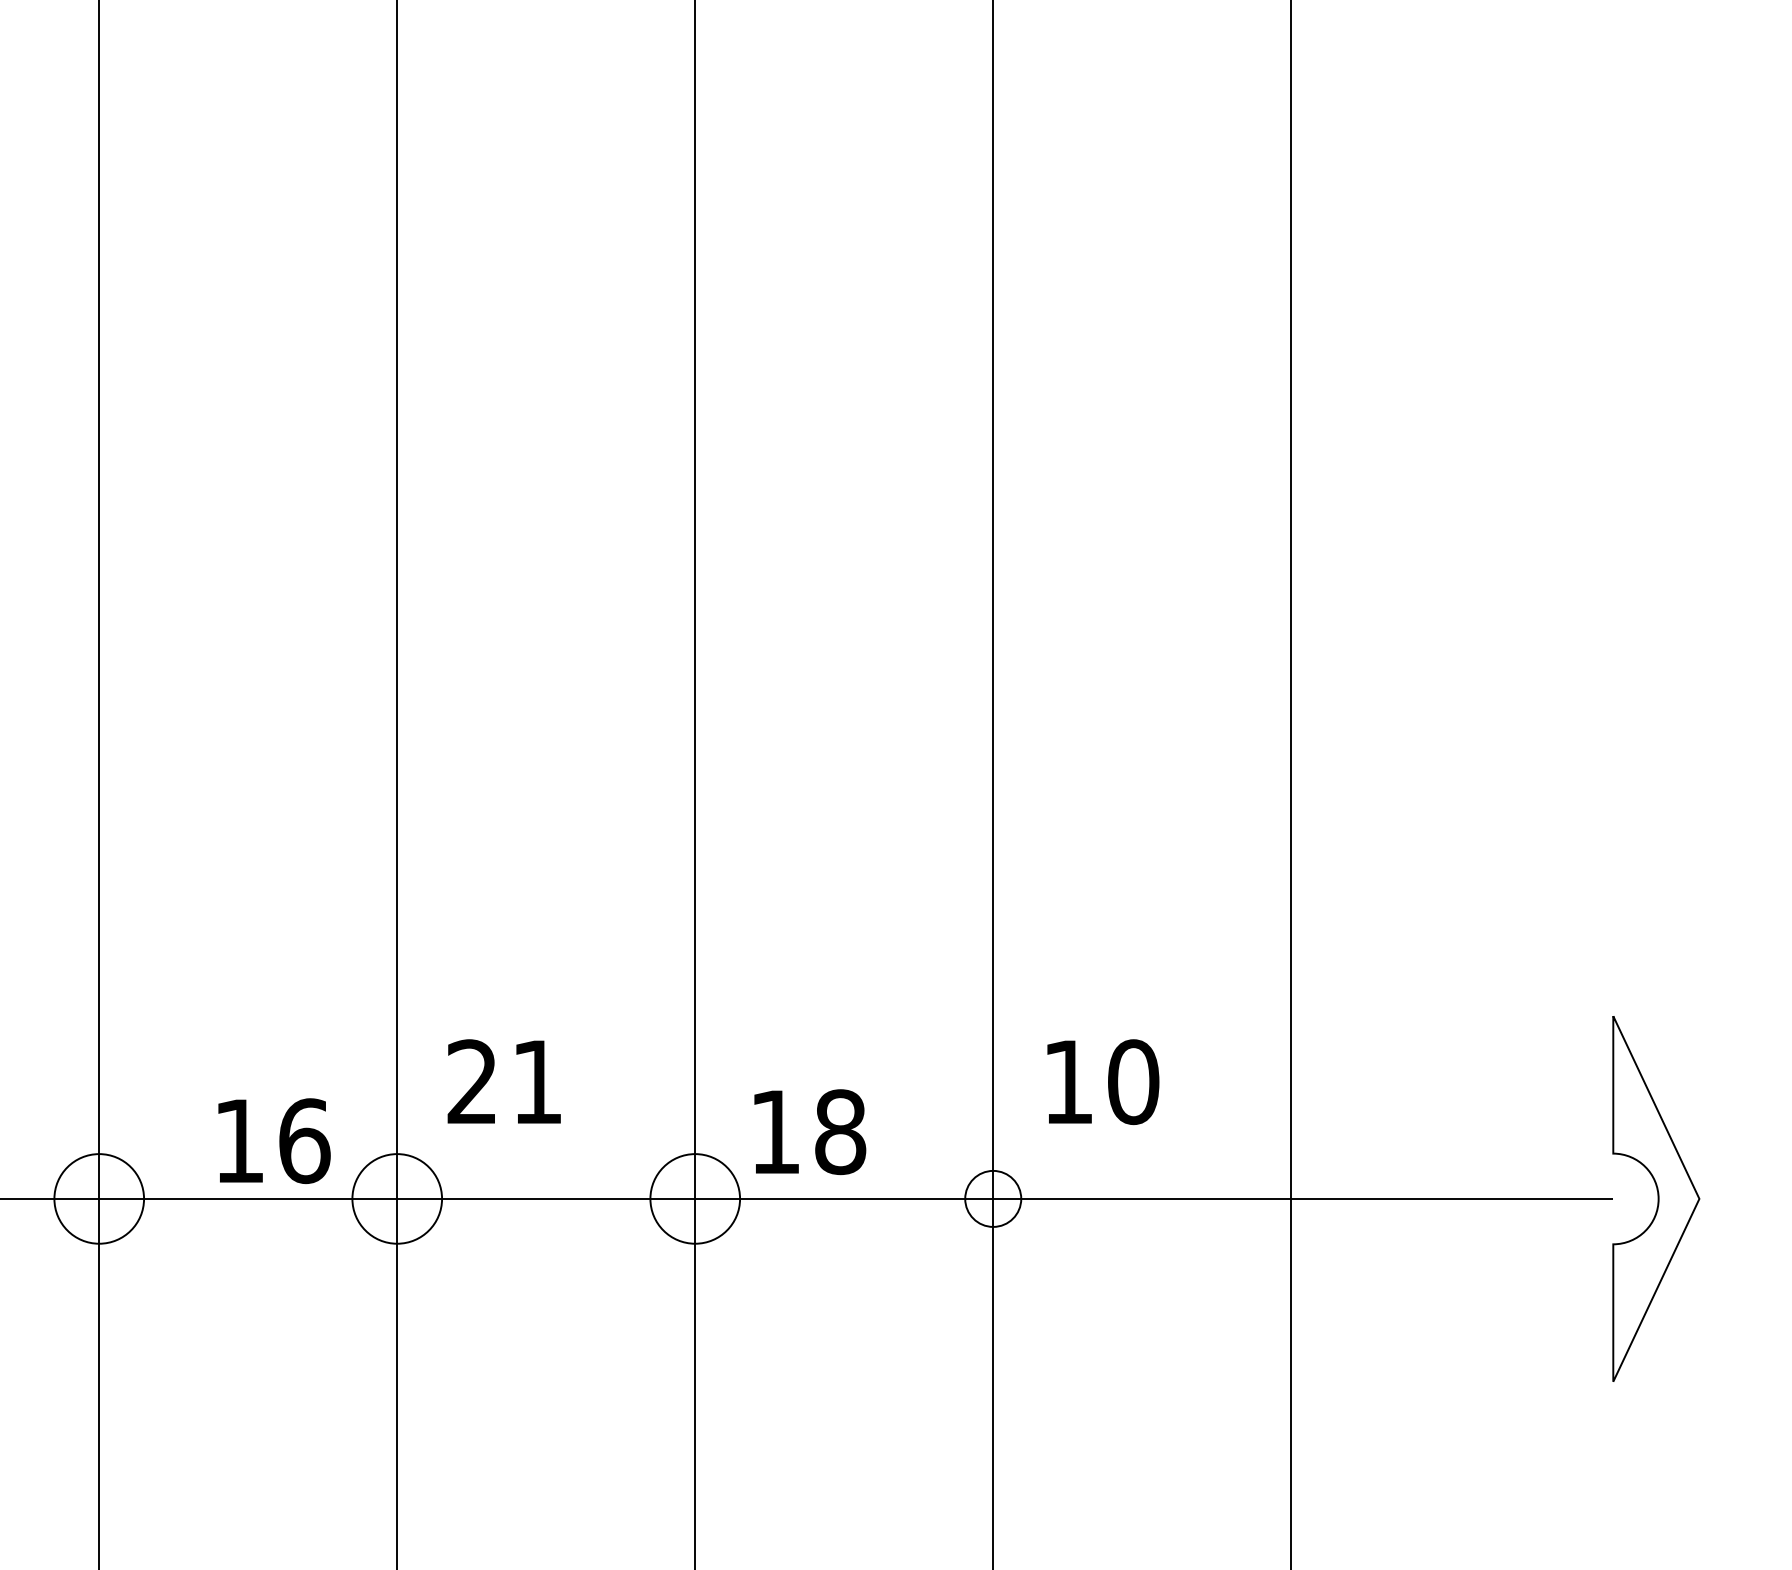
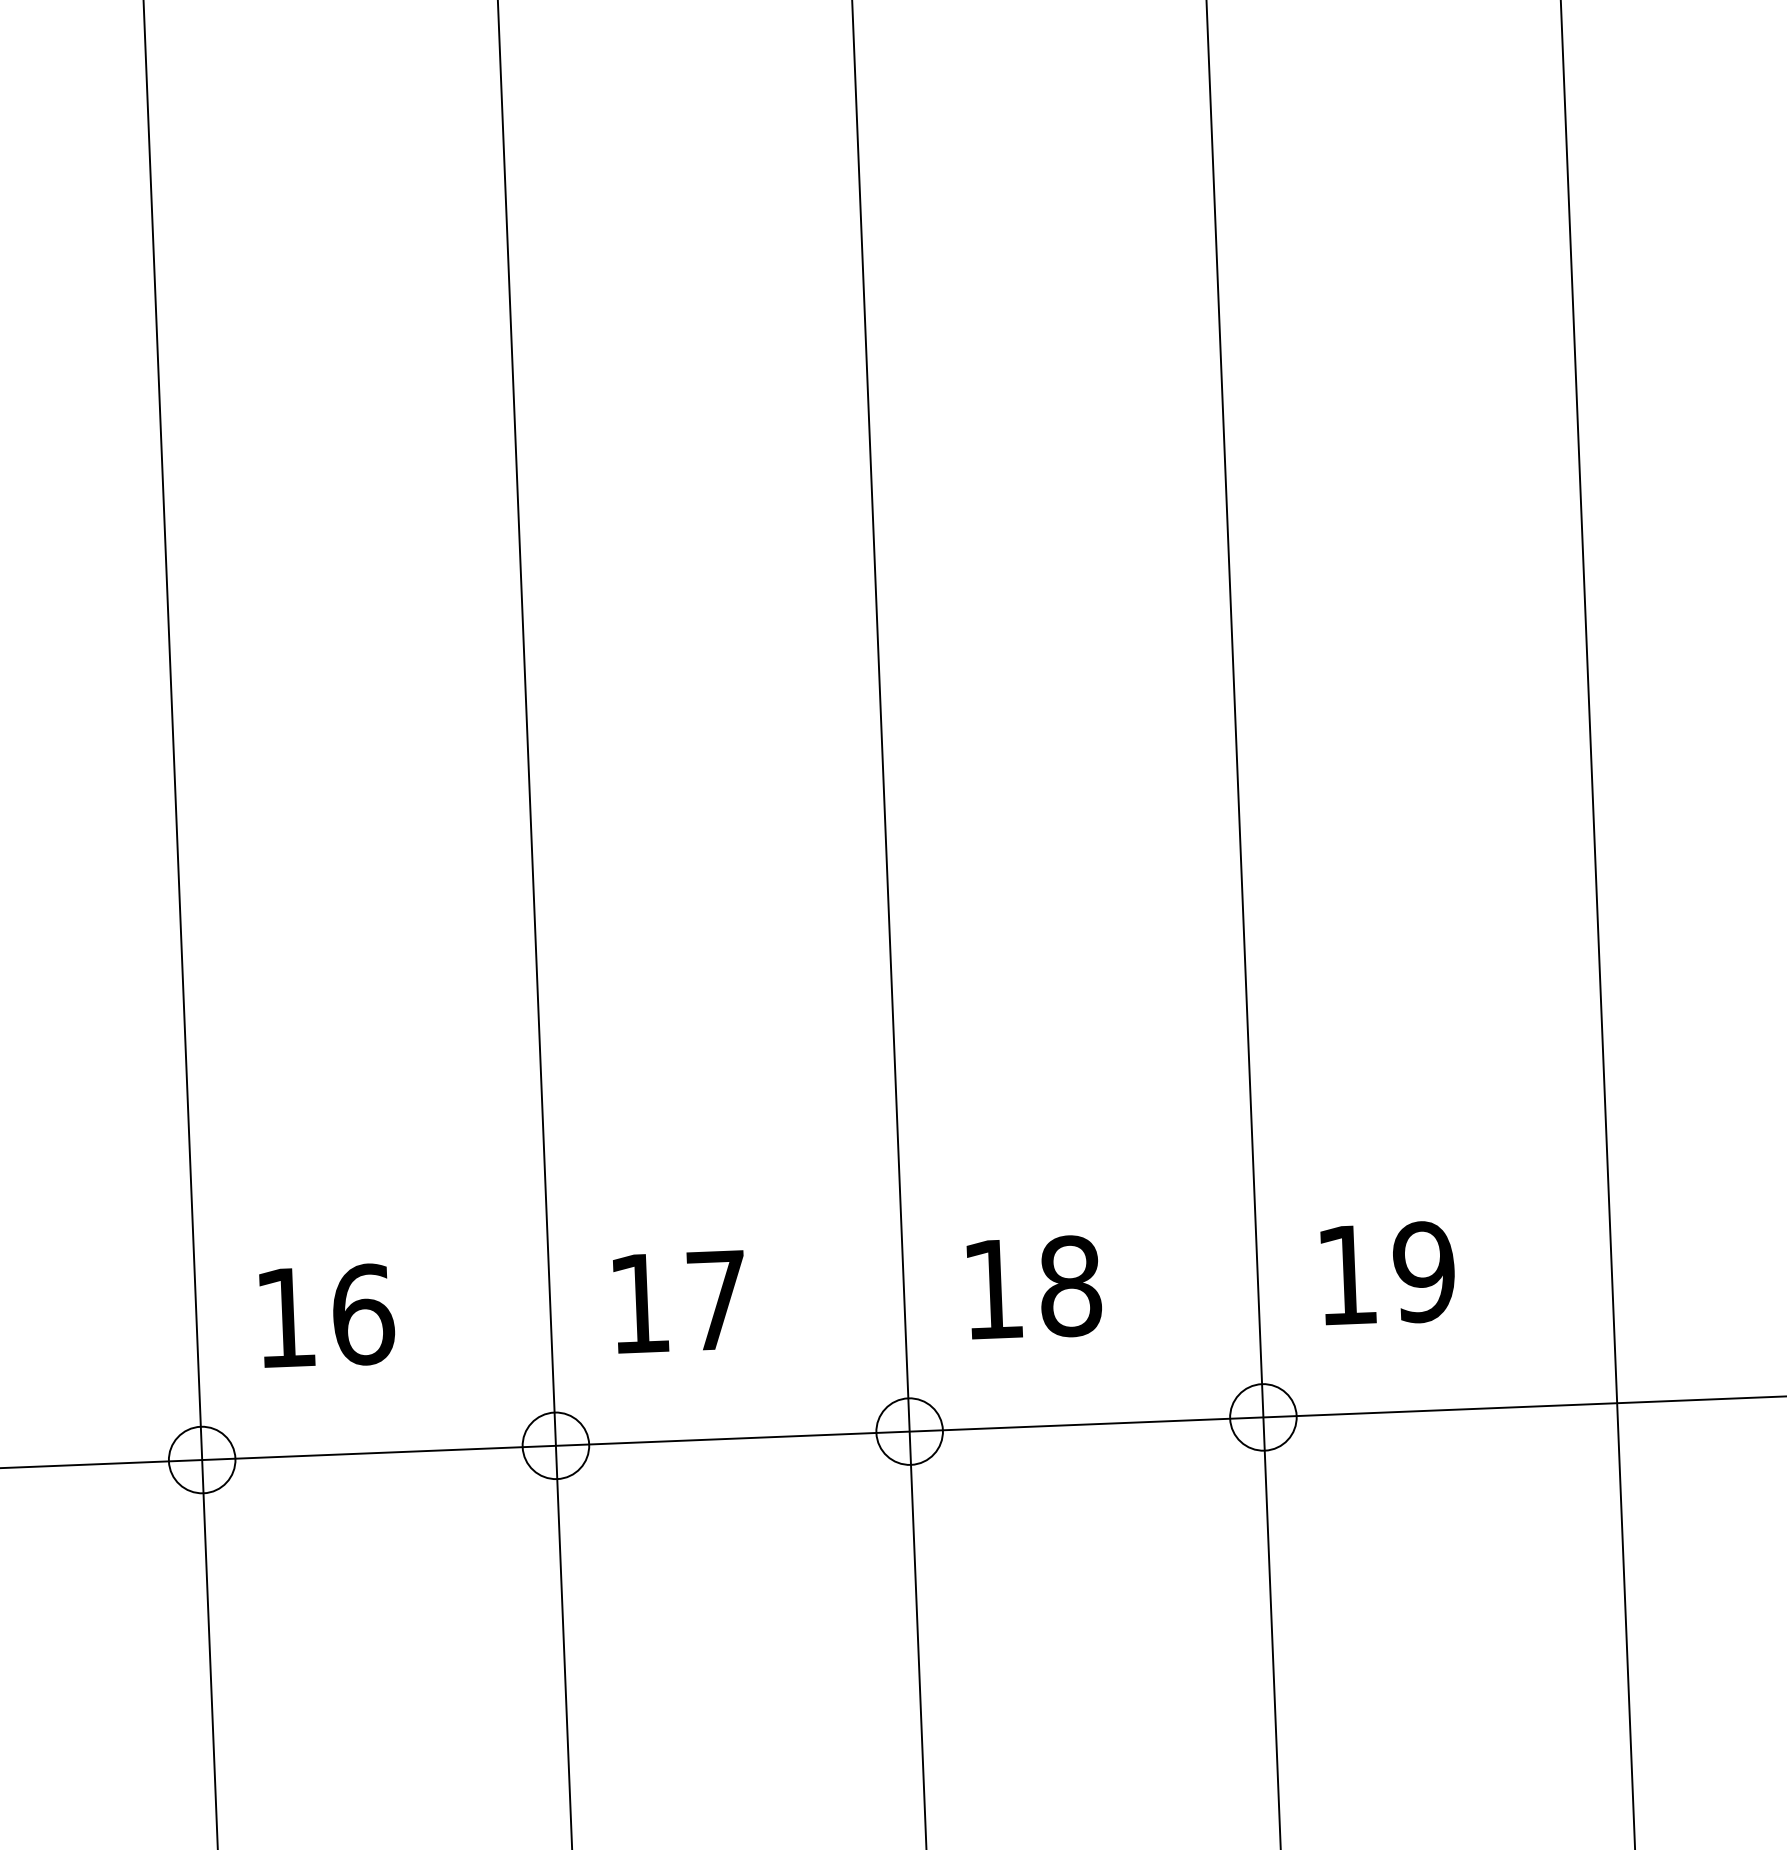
text: (504, 1081) -> (677, 1301), 21 -> 17
text: (1133, 1082) -> (1424, 1272), 10 -> 19
text: (810, 1132) -> (1034, 1288), moved
text: (274, 1140) -> (327, 1315), moved
circle: (99, 1198) -> (202, 1459), size x0.62
circle: (397, 1198) -> (556, 1445), size x0.62
circle: (695, 1198) -> (909, 1431), size x0.62

